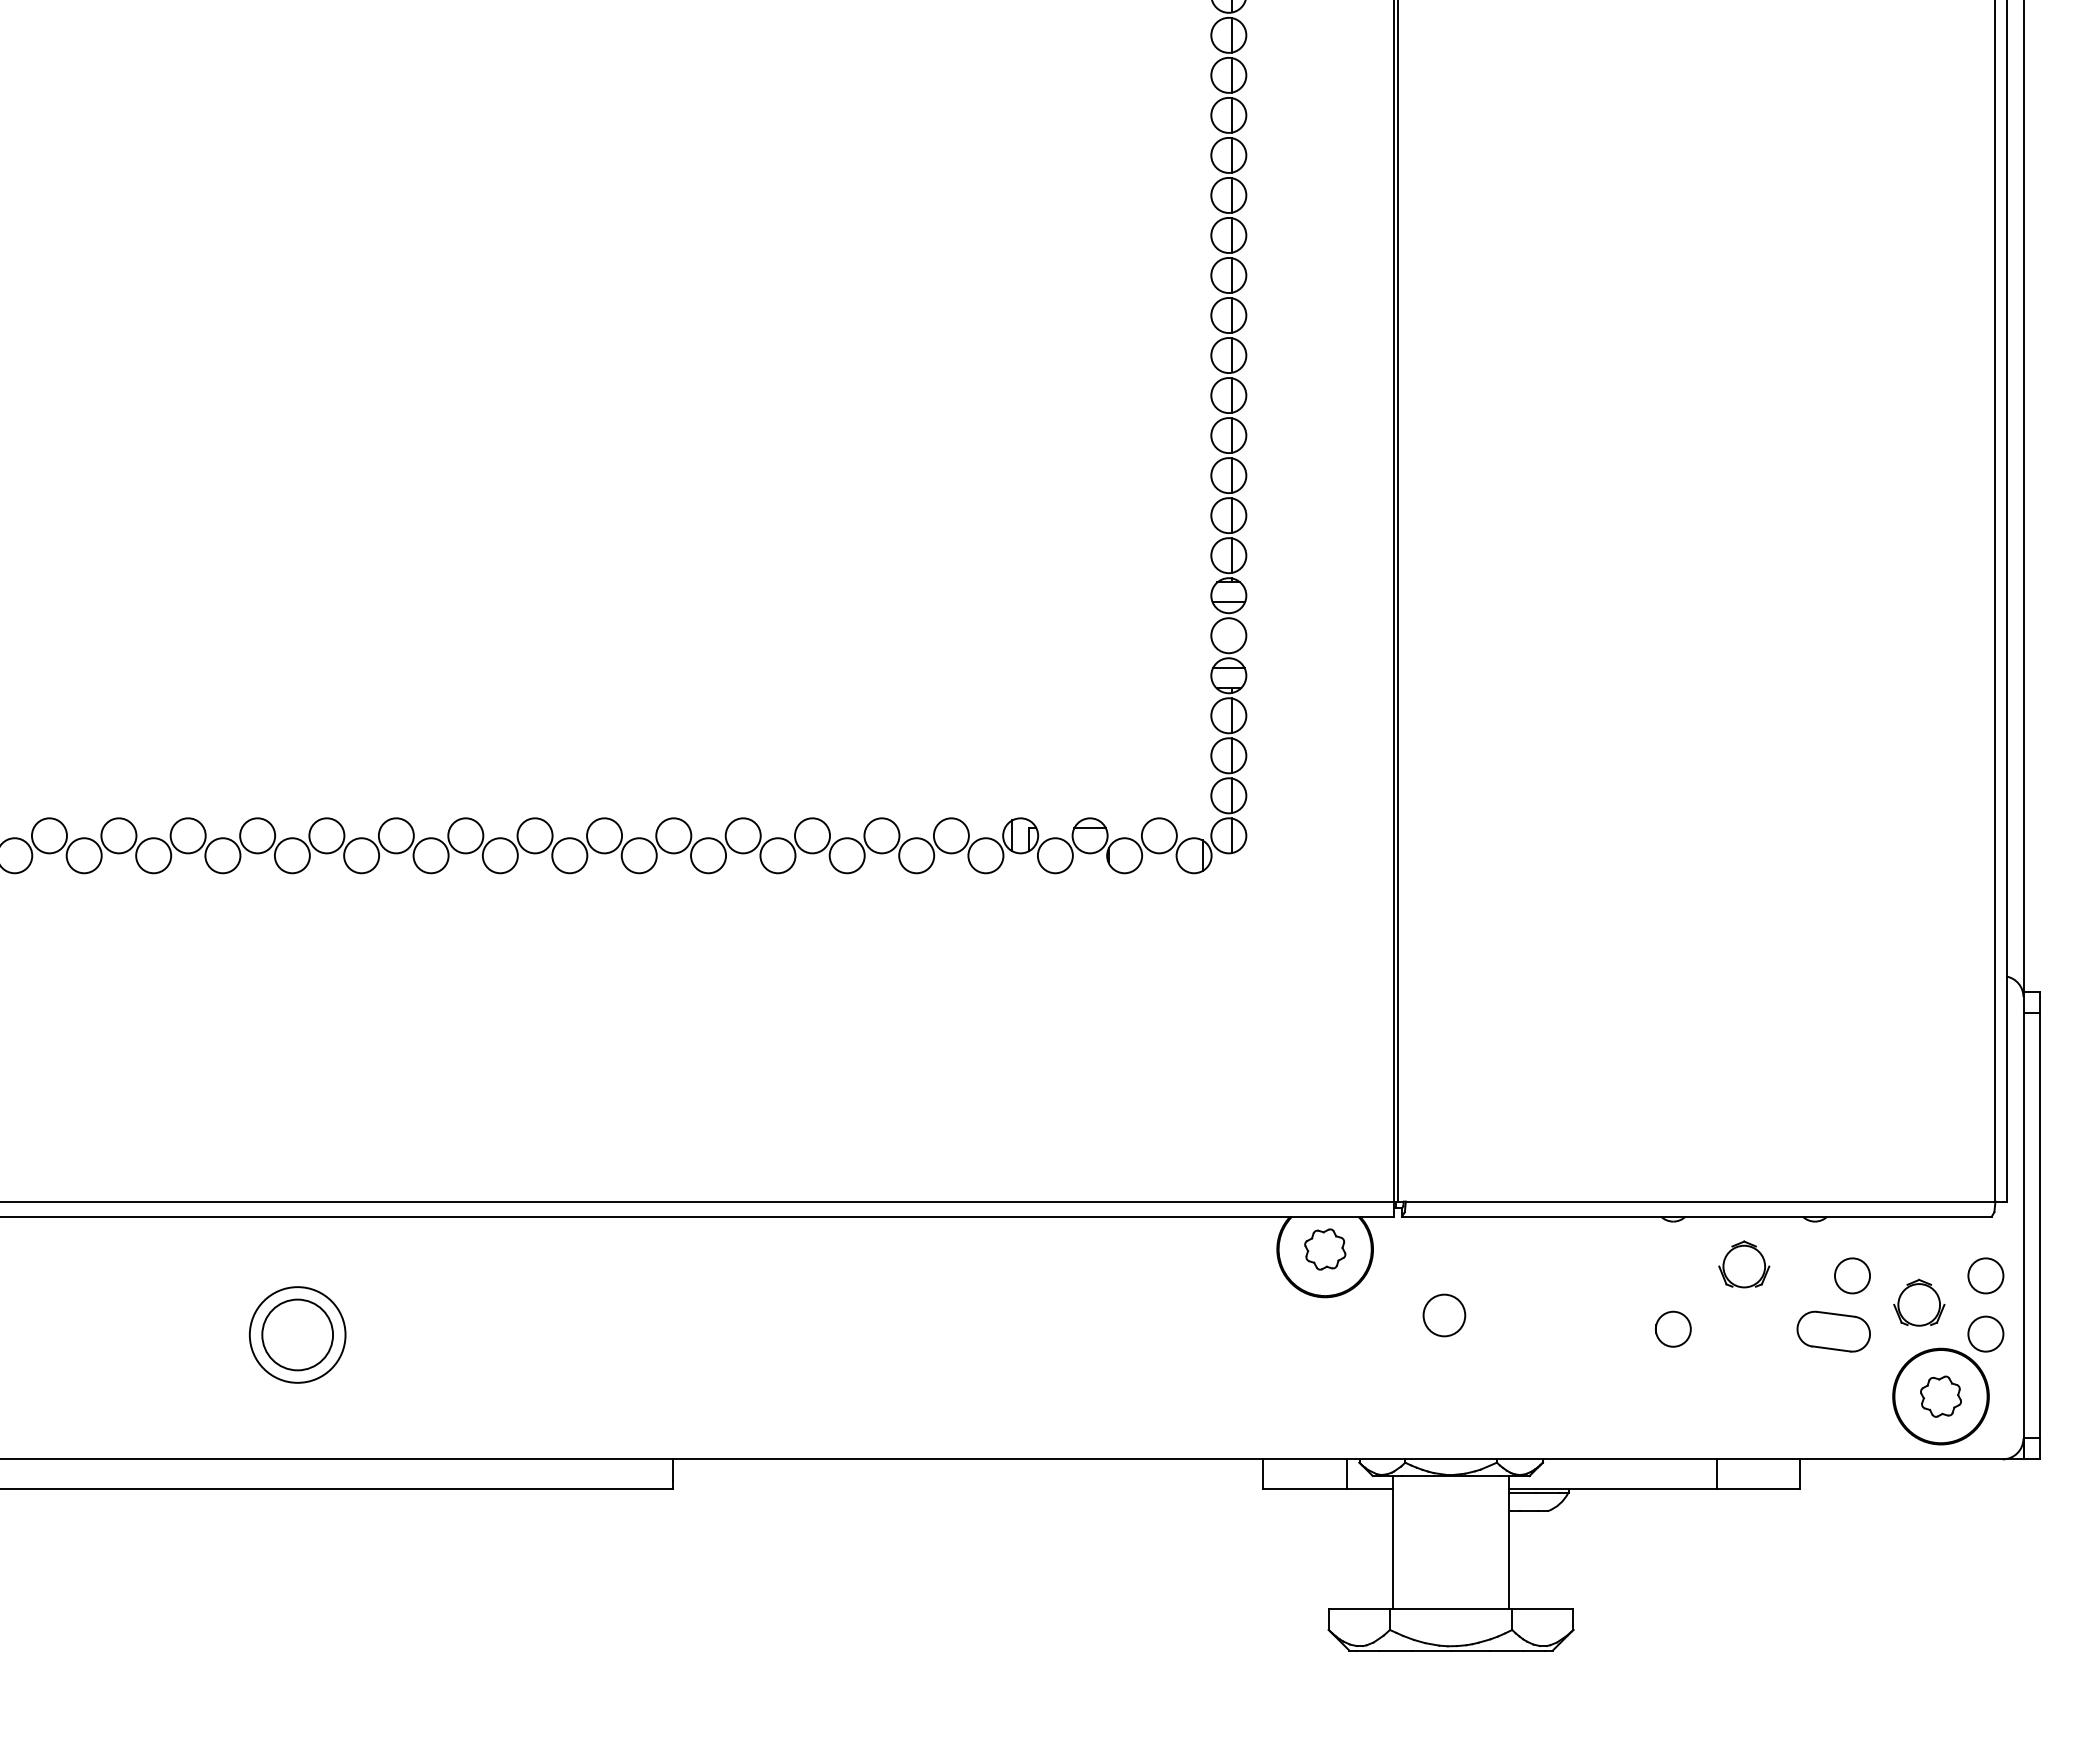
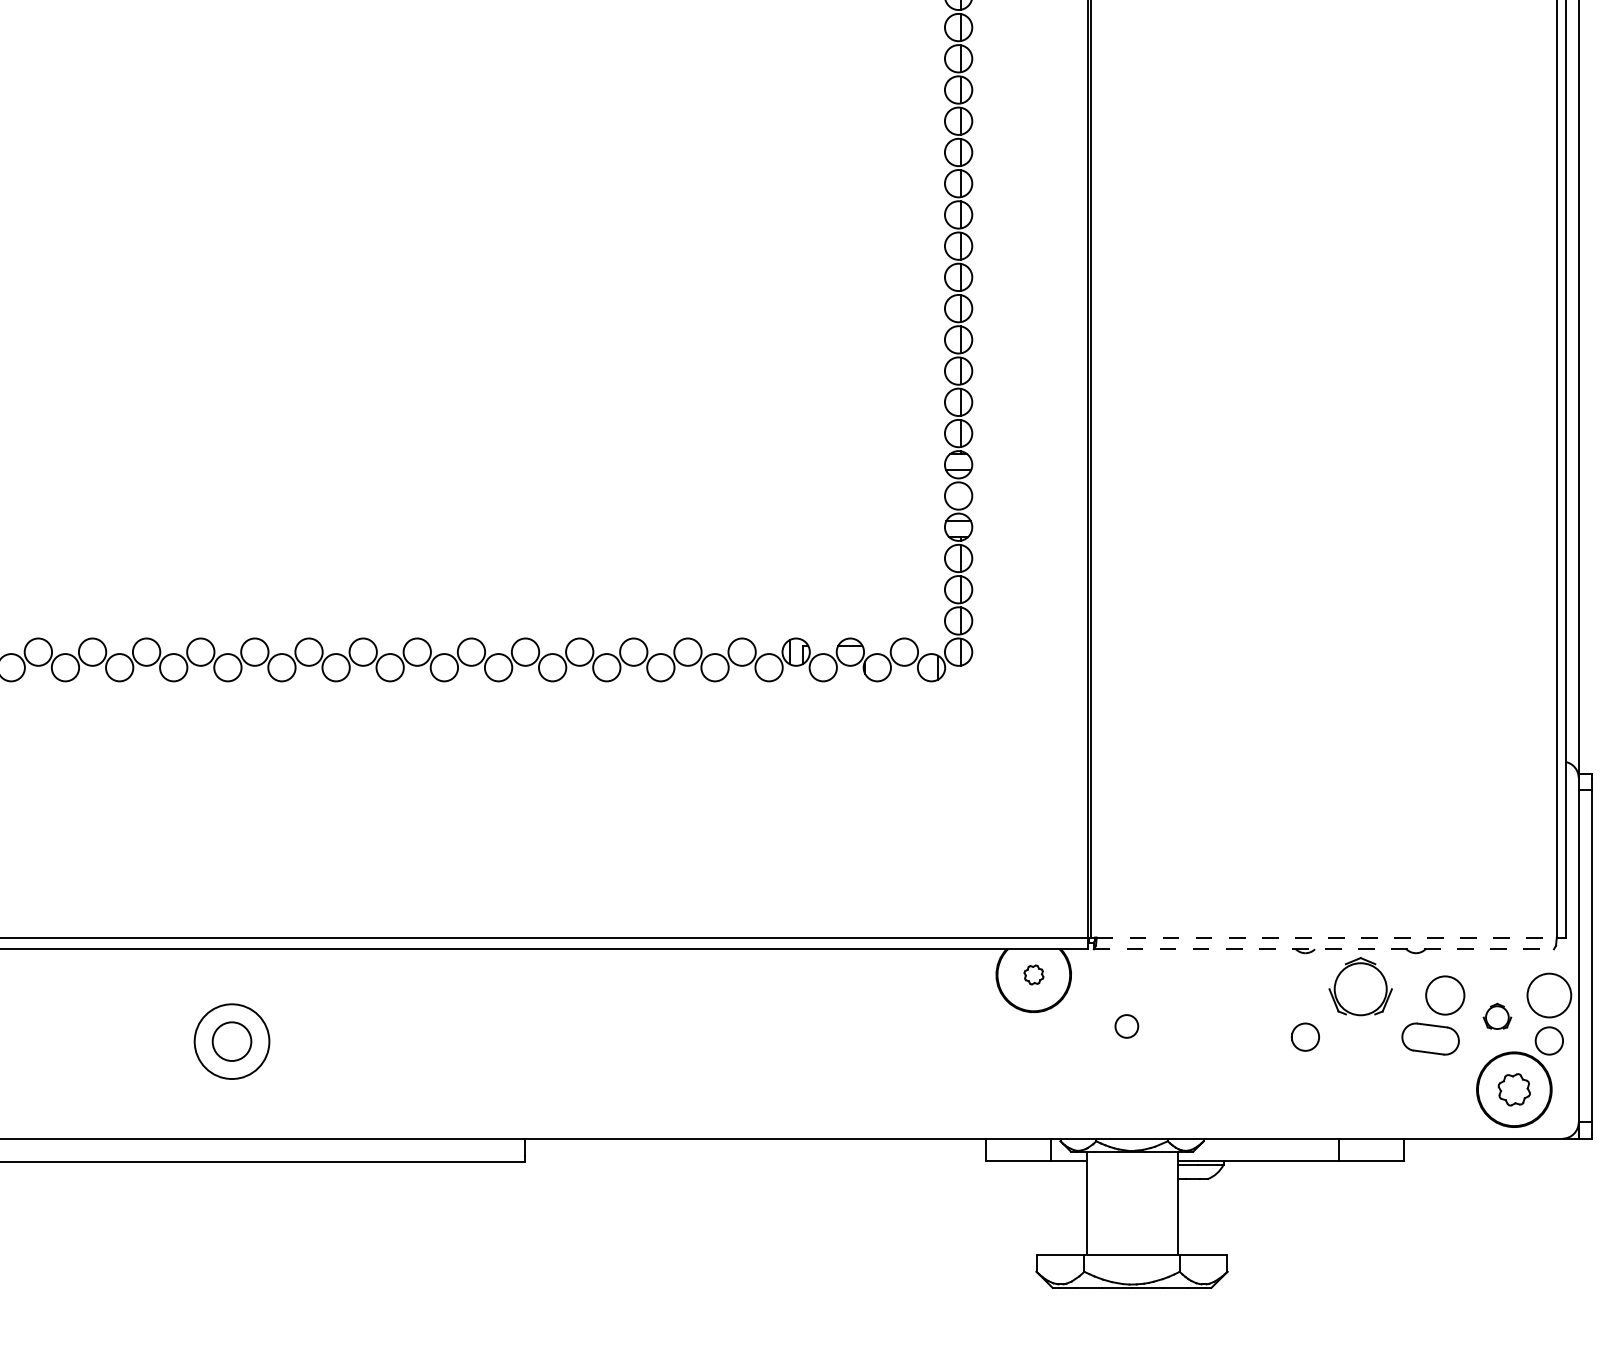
line: (1700, 1201) -> (1326, 937), solid -> dashed
line: (1696, 1216) -> (1323, 949), solid -> dashed
part: (1325, 1249) -> (1034, 974), size x0.6
part: (1744, 1264) -> (1361, 986), size x1.6
circle: (1852, 1275) -> (1445, 995), size x1.4
circle: (1985, 1275) -> (1549, 995), size x1.6
part: (1919, 1302) -> (1497, 1016), size x0.7
circle: (1444, 1315) -> (1126, 1026), size x0.7
circle: (297, 1334) -> (231, 1041), size x0.7

